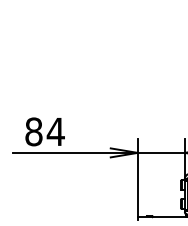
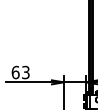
text: (44, 131) -> (20, 72), 84 -> 63

